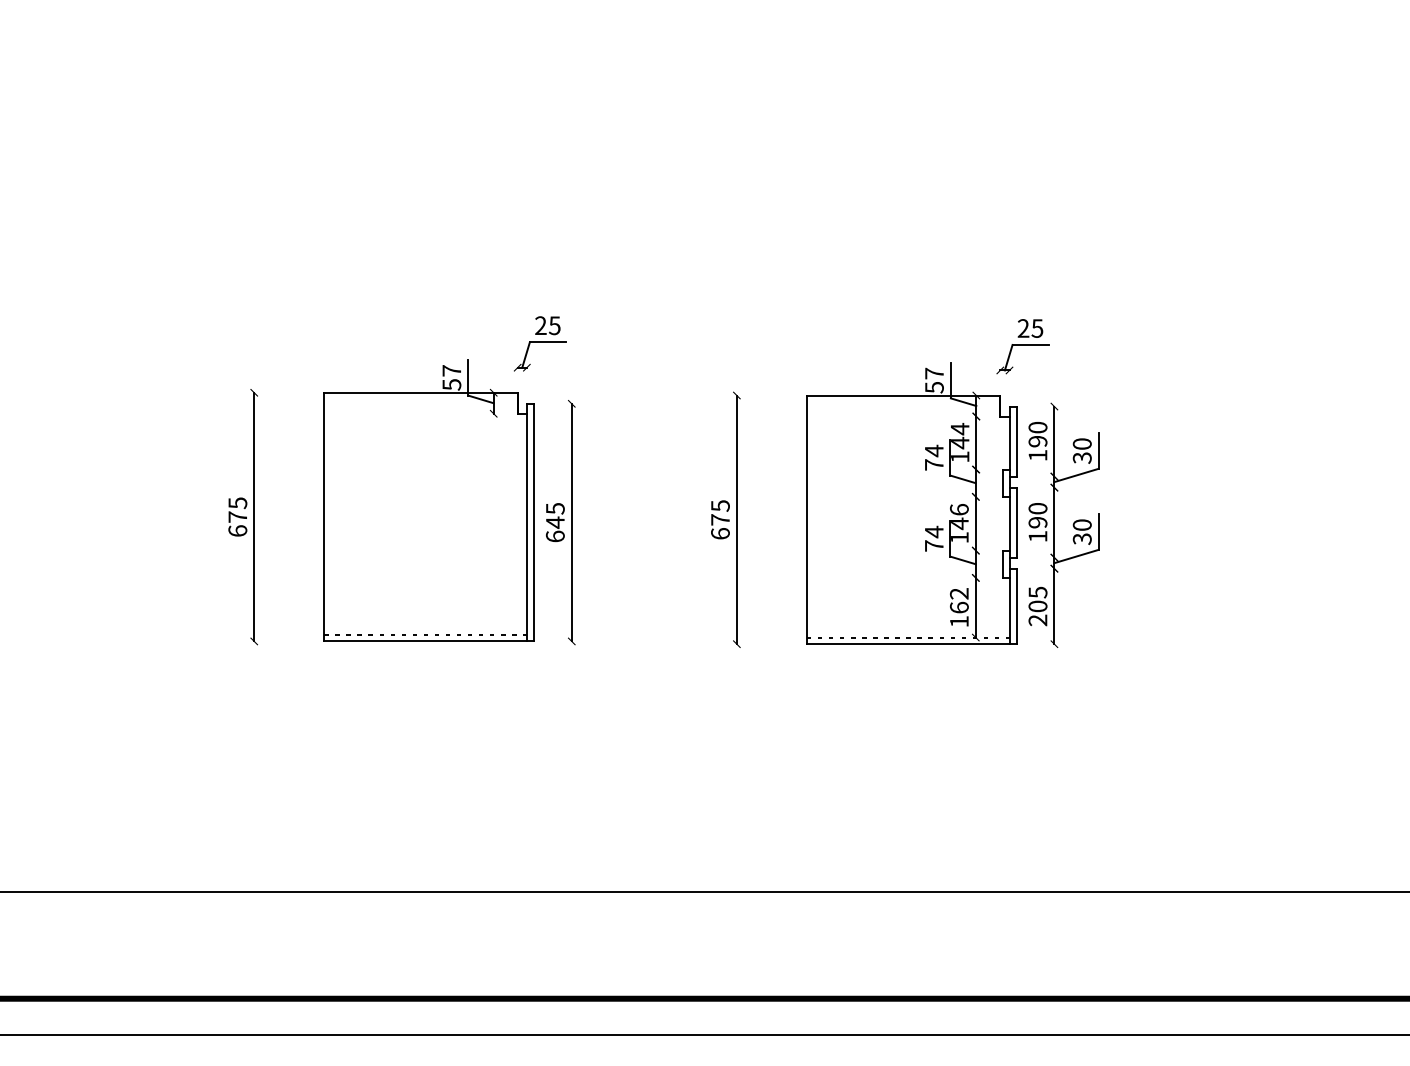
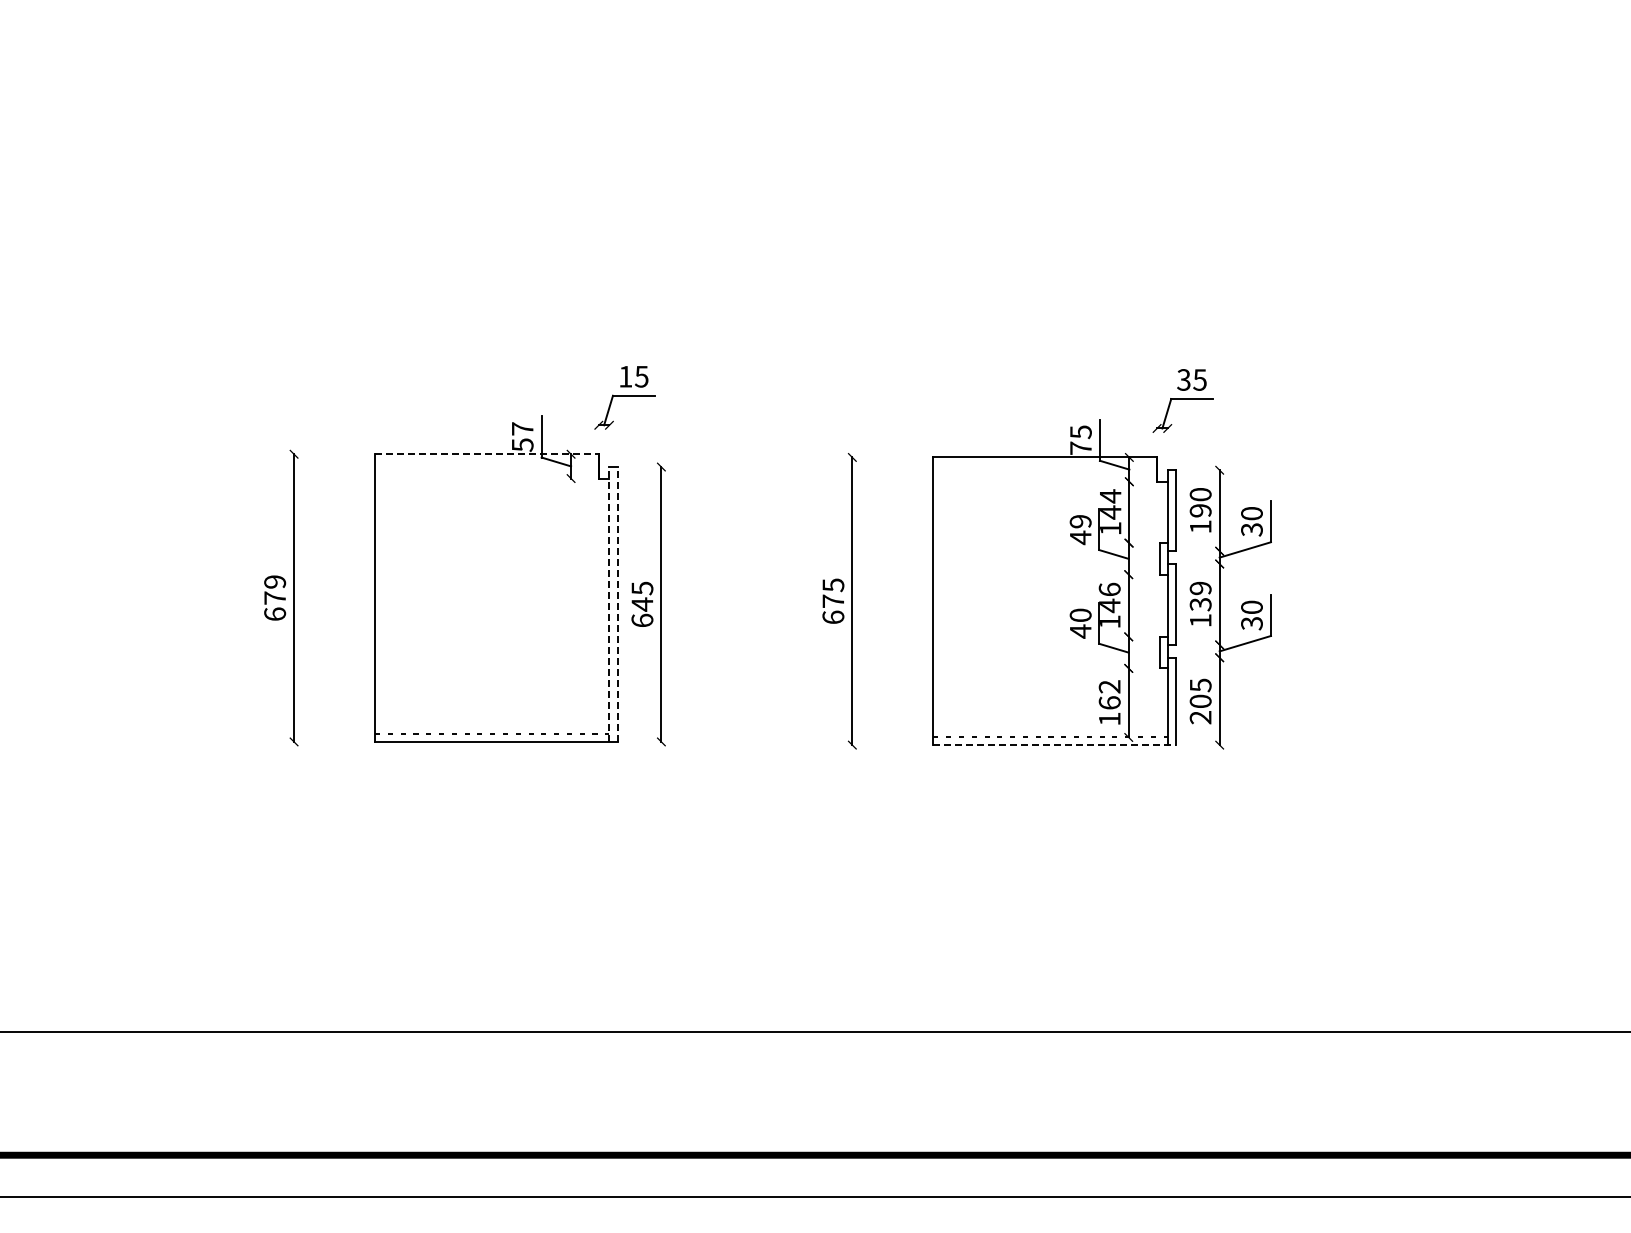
text: (540, 325) -> (625, 376), 25 -> 15
text: (1023, 328) -> (1183, 379), 25 -> 35
text: (934, 380) -> (1080, 440), 57 -> 75
line: (420, 392) -> (486, 454), solid -> dashed
text: (934, 457) -> (1080, 529), 74 -> 49
text: (237, 502) -> (274, 581), 675 -> 679
text: (1037, 515) -> (1200, 596), 190 -> 139
line: (526, 521) -> (609, 603), solid -> dashed
line: (534, 521) -> (618, 603), solid -> dashed
text: (934, 539) -> (1080, 623), 74 -> 40
line: (912, 644) -> (1055, 745), solid -> dashed

